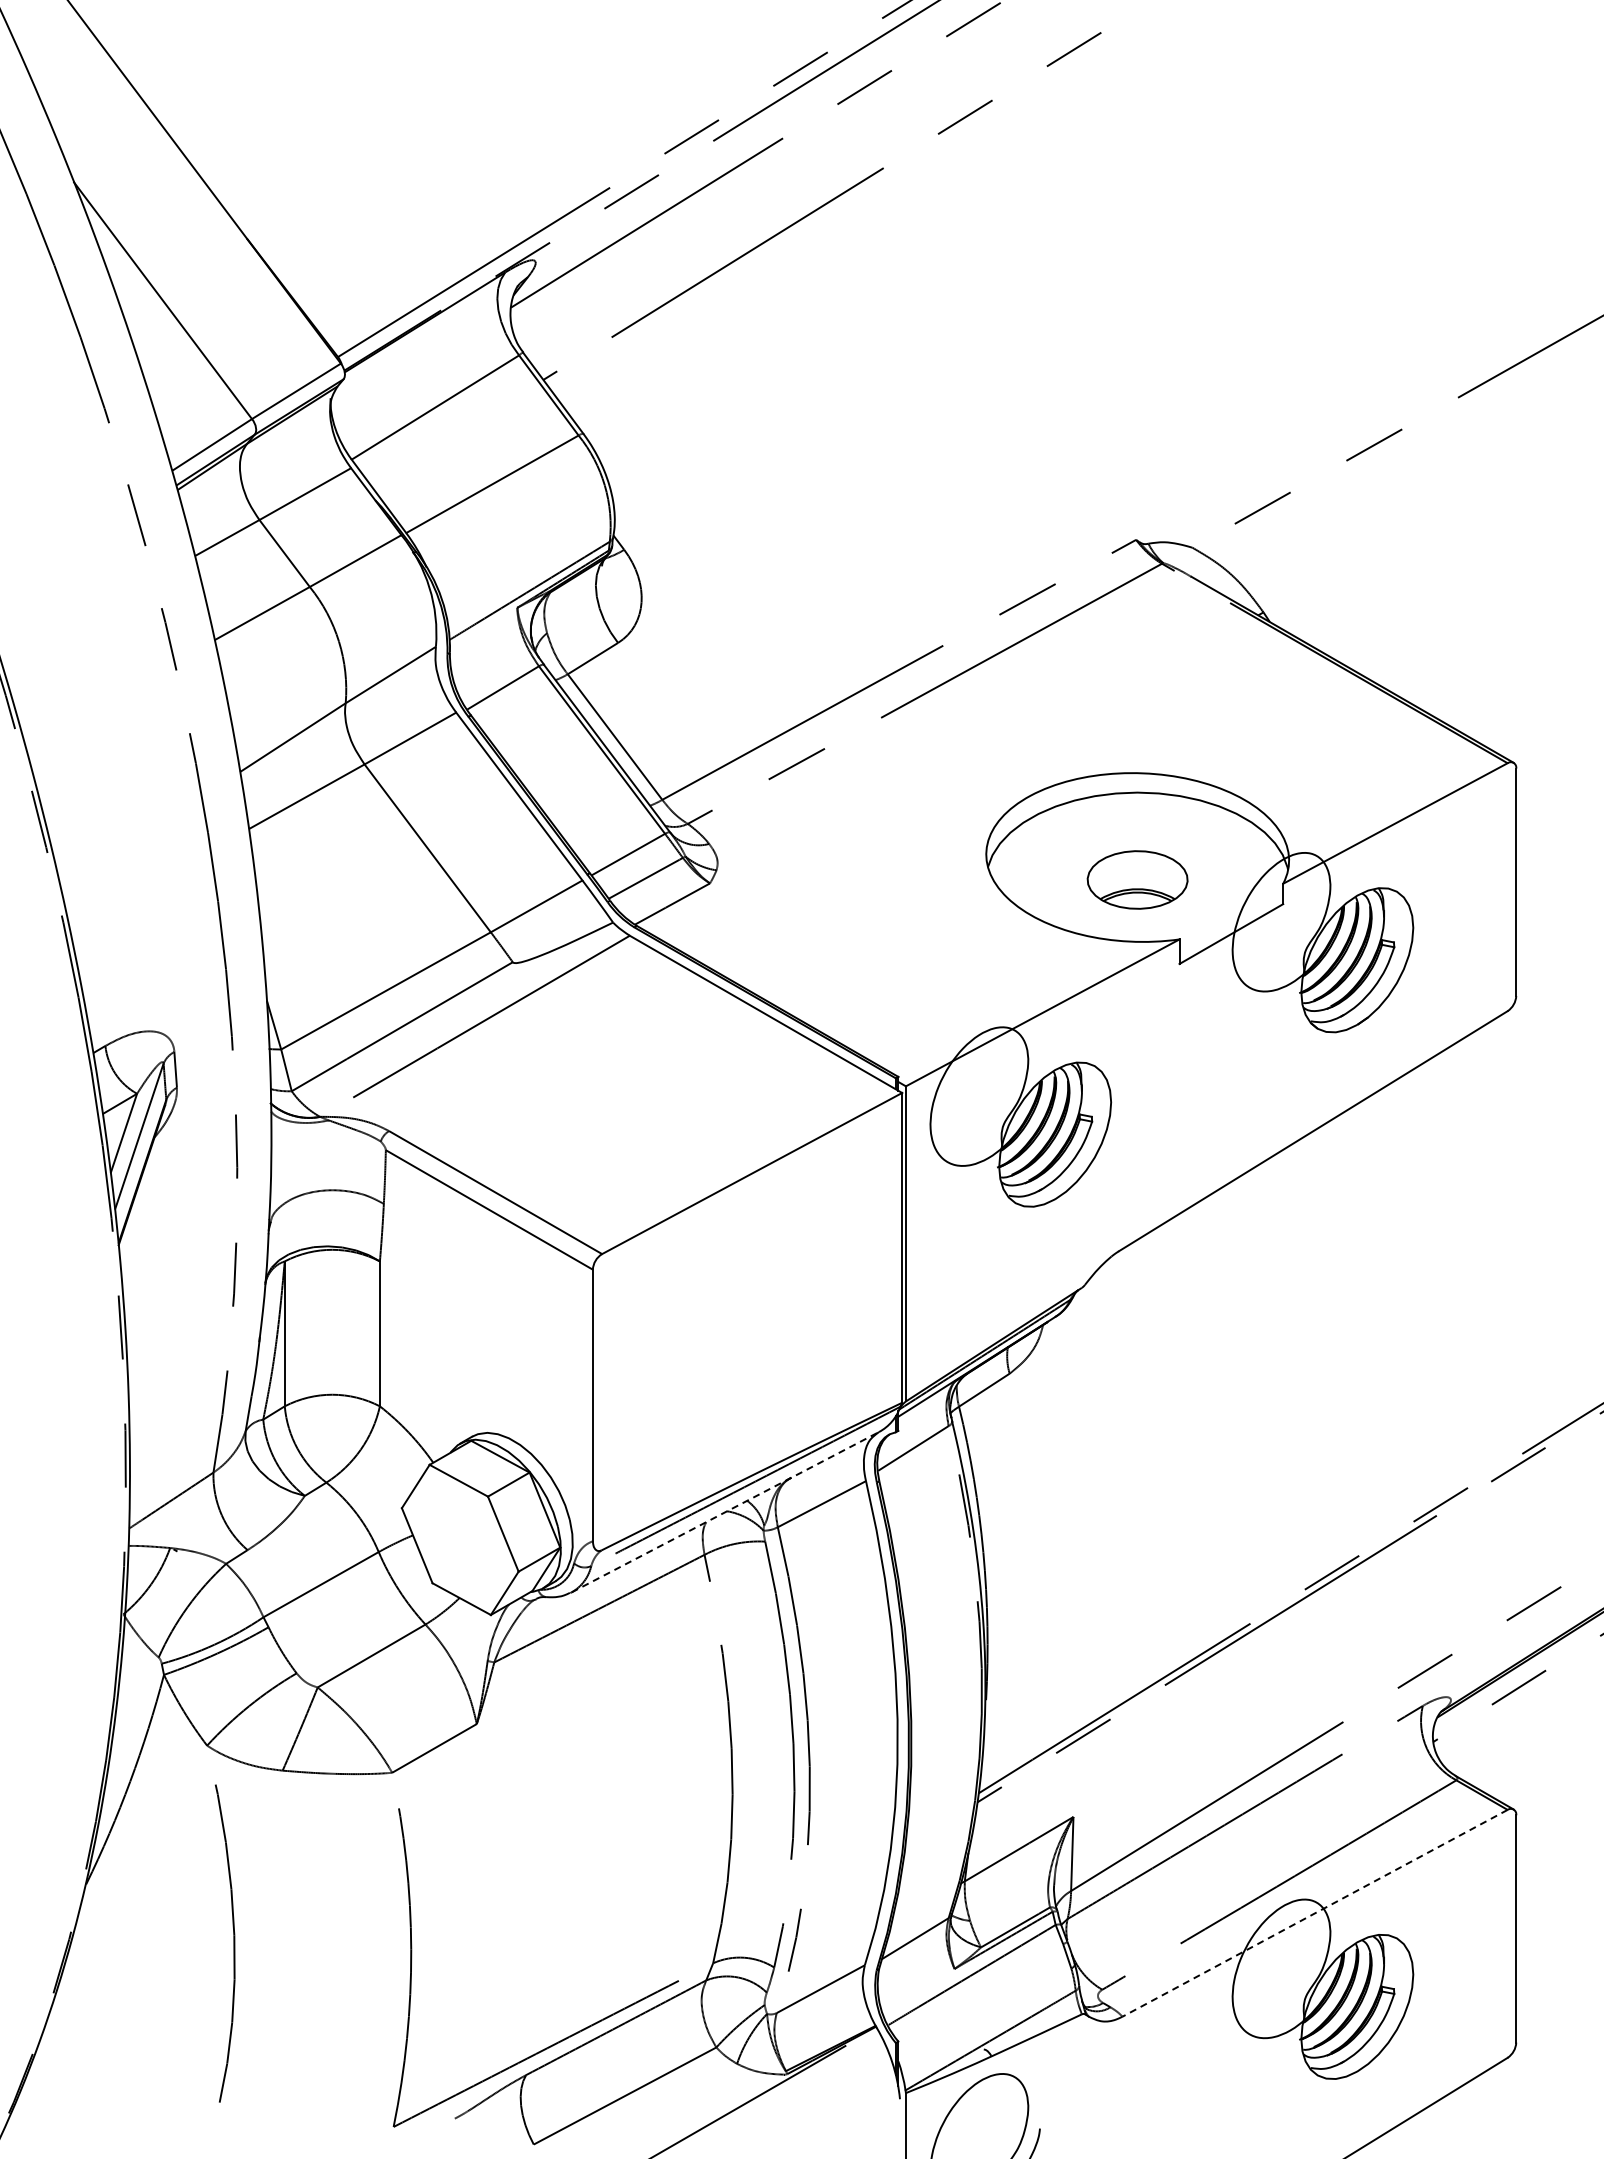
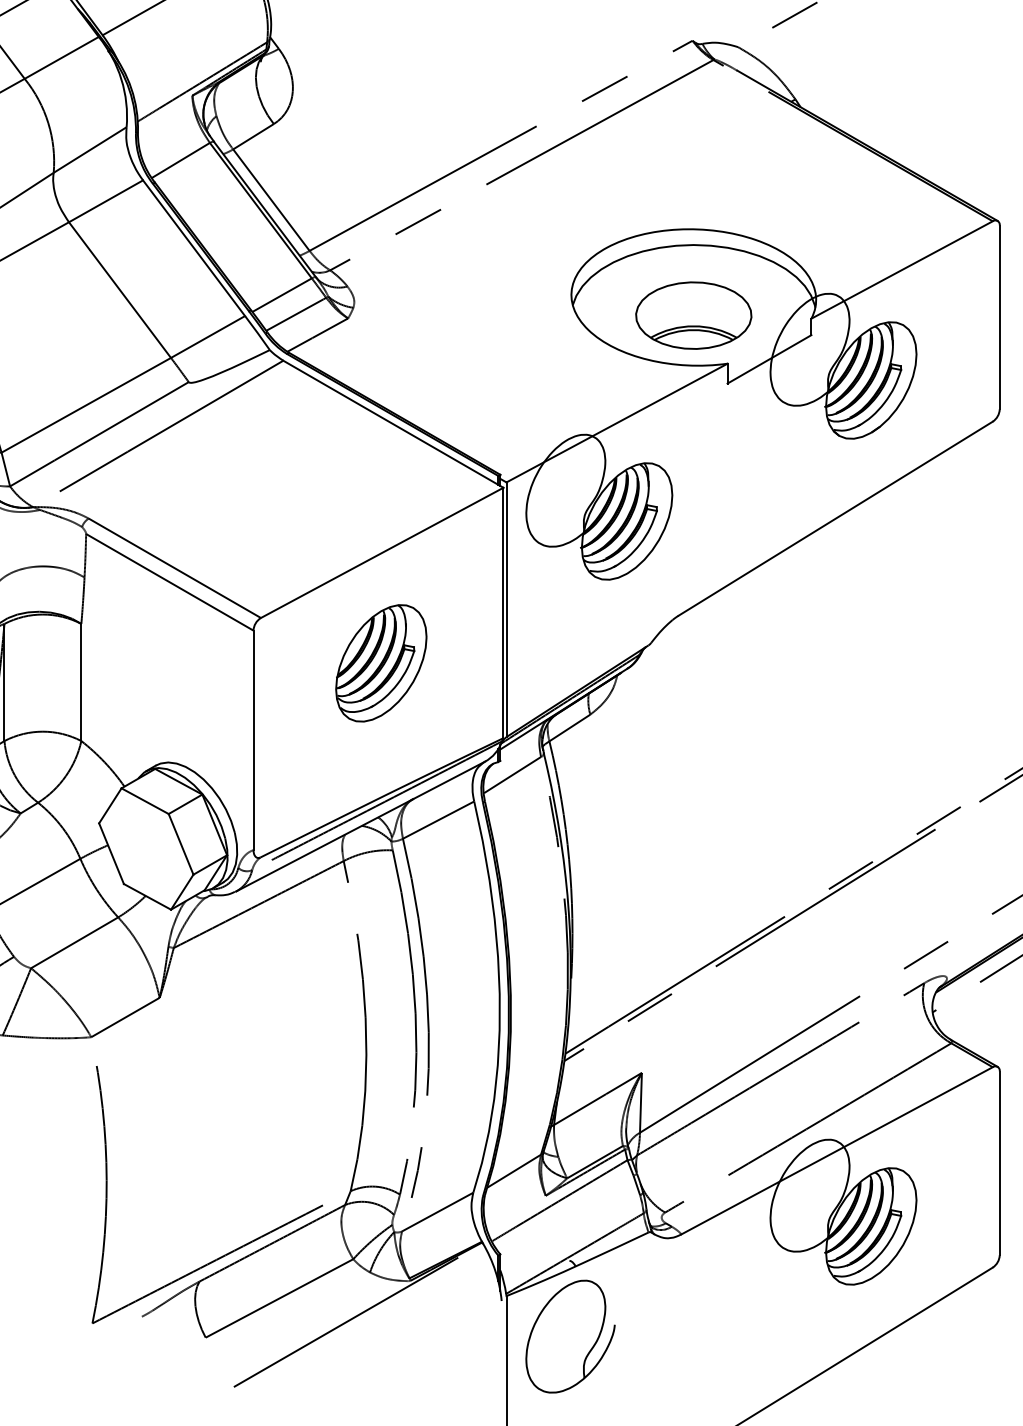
part: (1137, 879) -> (693, 315), size x1.43
part: (750, 1310) -> (380, 663), added
line: (725, 1512) -> (360, 826), dashed -> solid
line: (1315, 1913) -> (837, 1150), dashed -> solid

